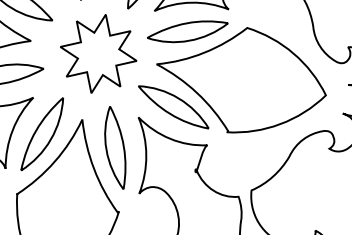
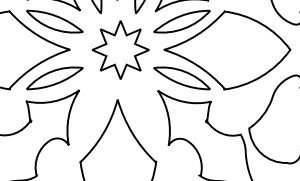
part: (42, 134) -> (90, 115), removed
part: (115, 147) -> (145, 115), removed

